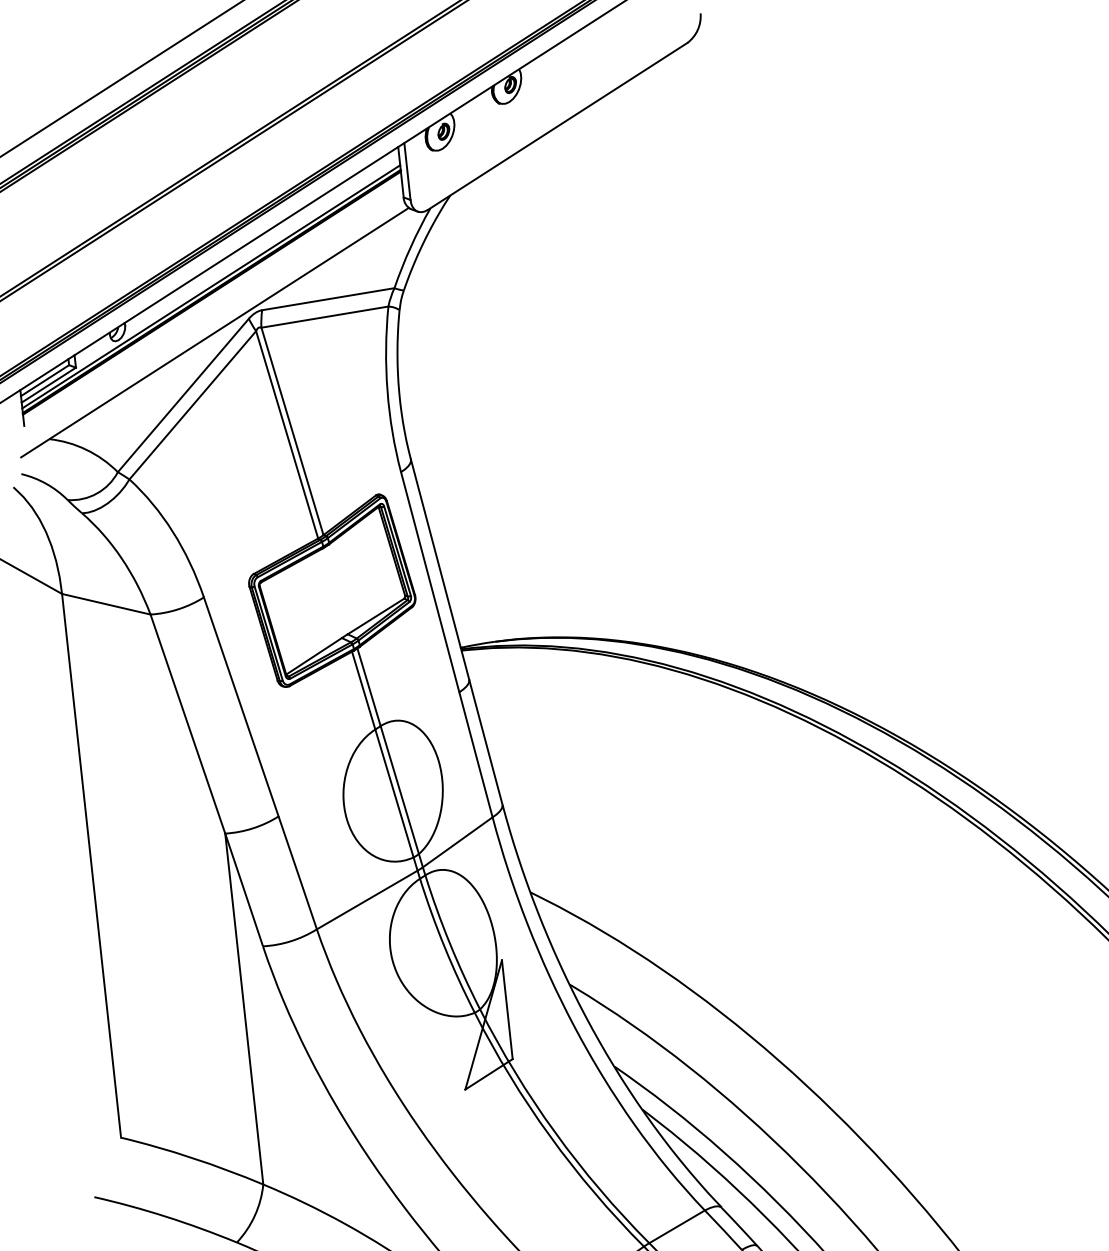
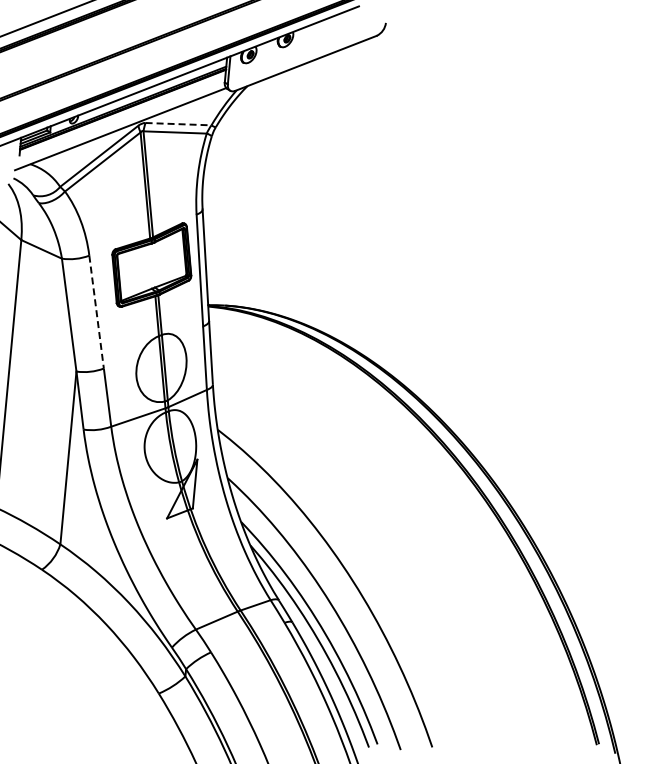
line: (328, 299) -> (178, 124), solid -> dashed
line: (241, 707) -> (96, 312), solid -> dashed

